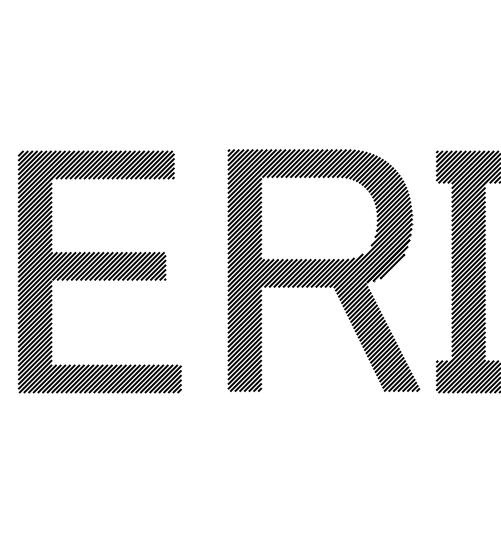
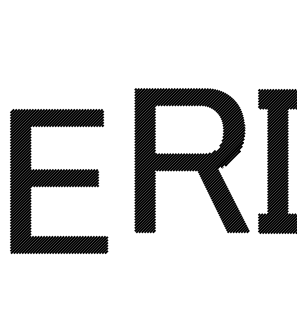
part: (100, 272) -> (59, 181), moved

